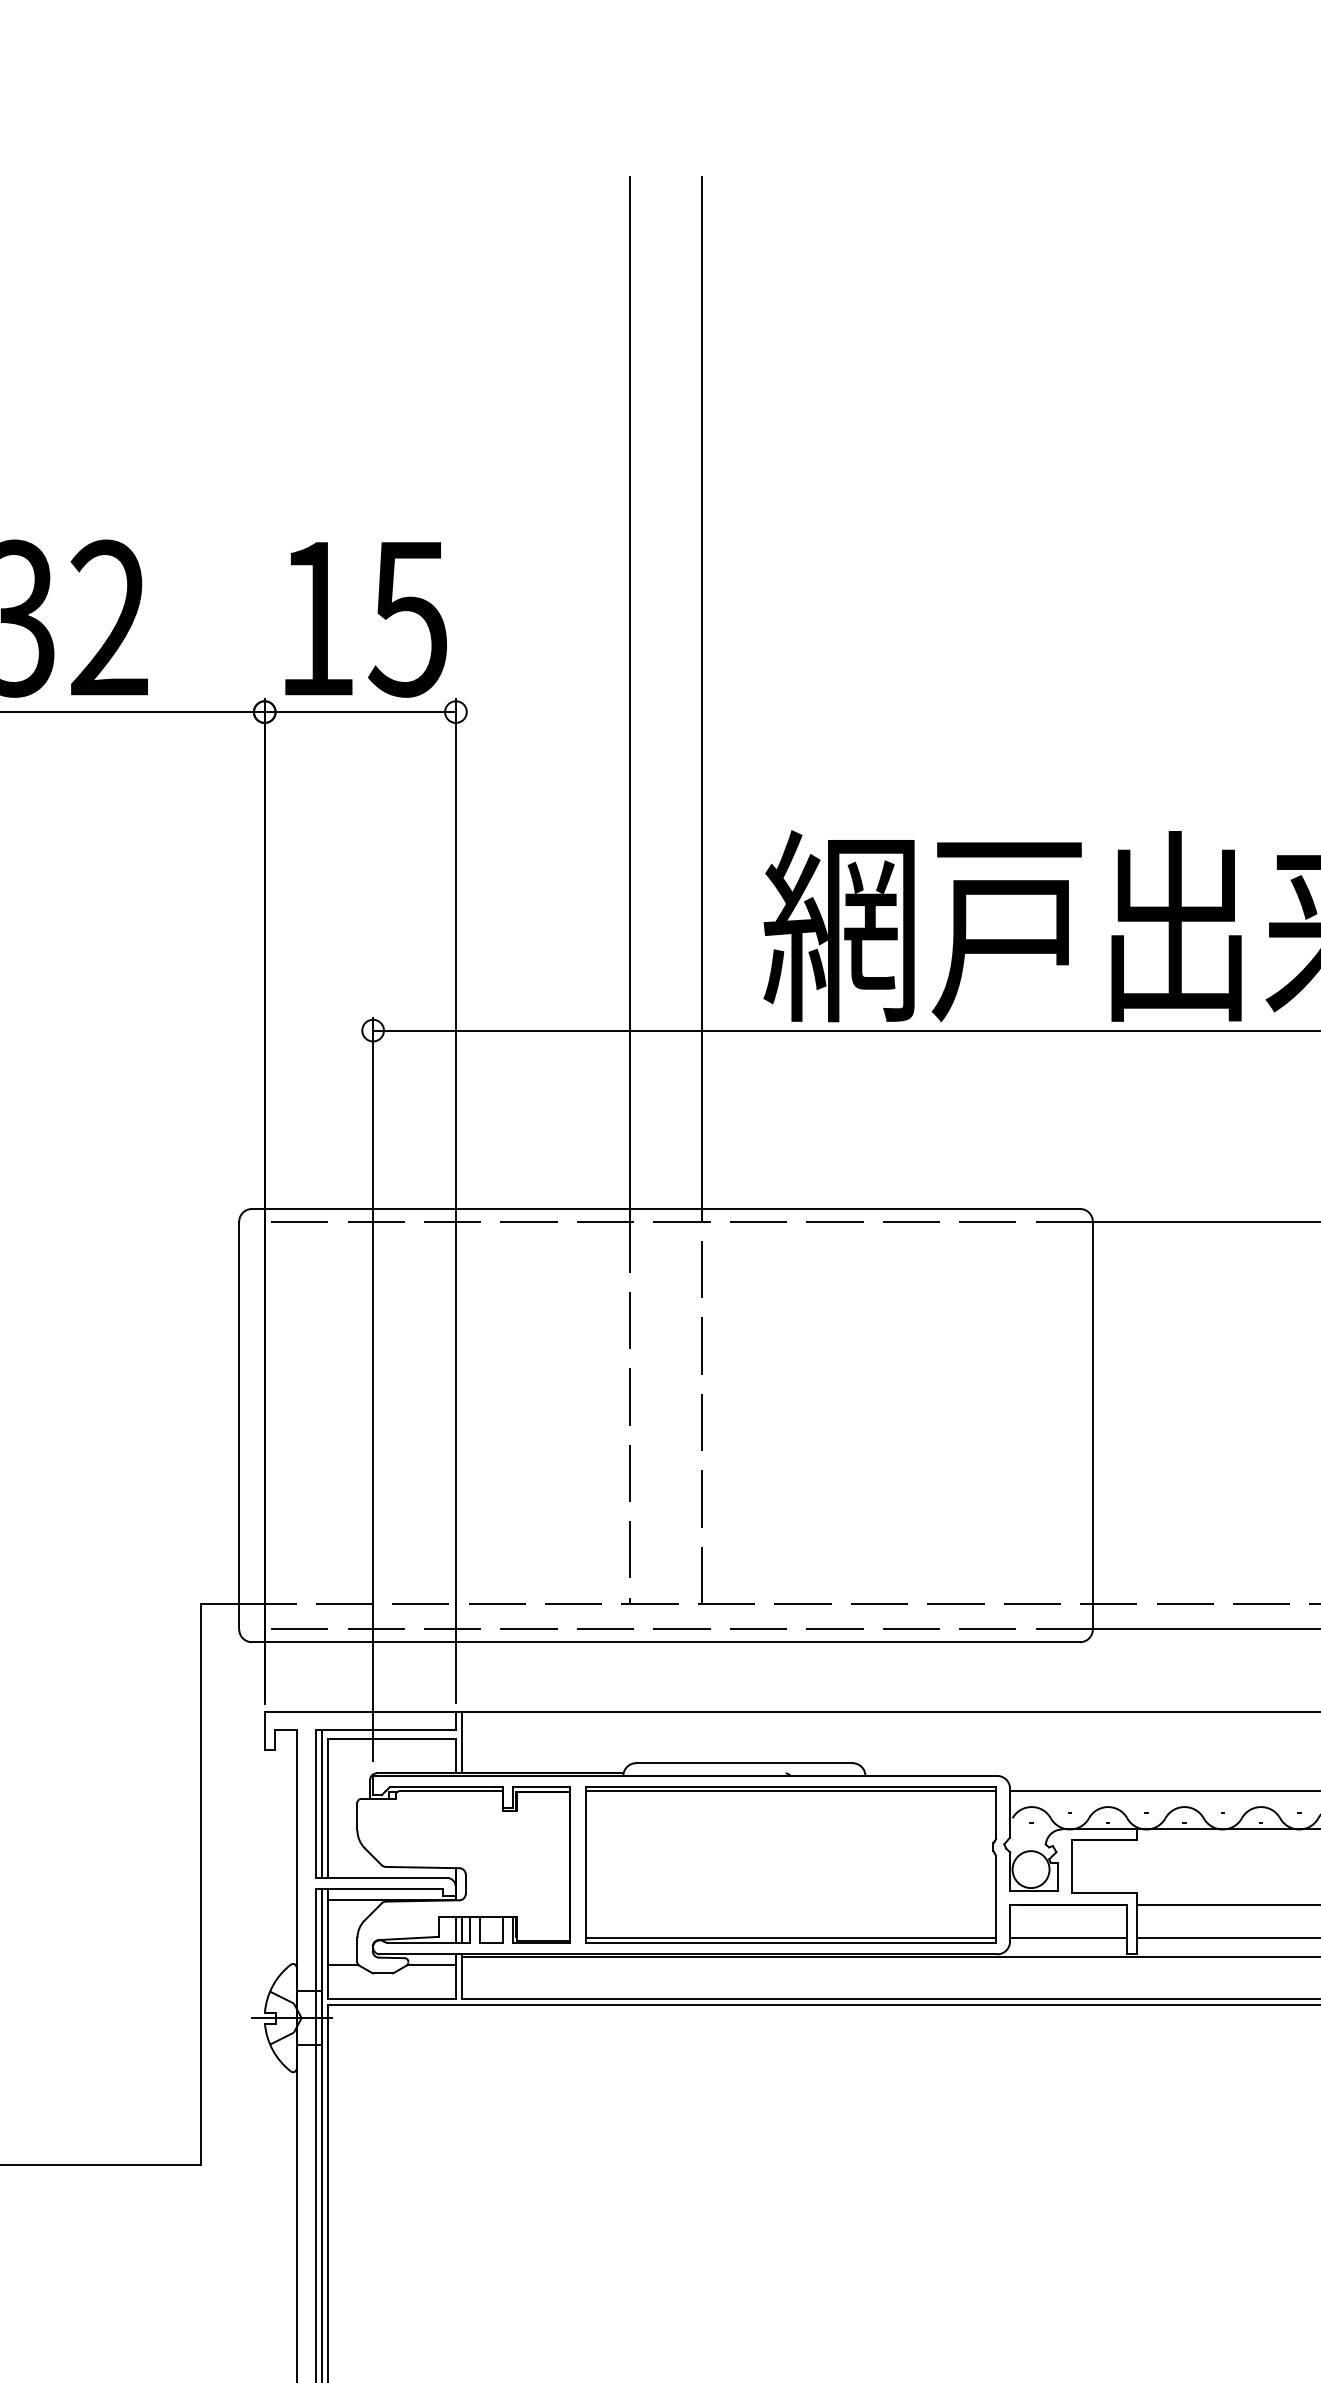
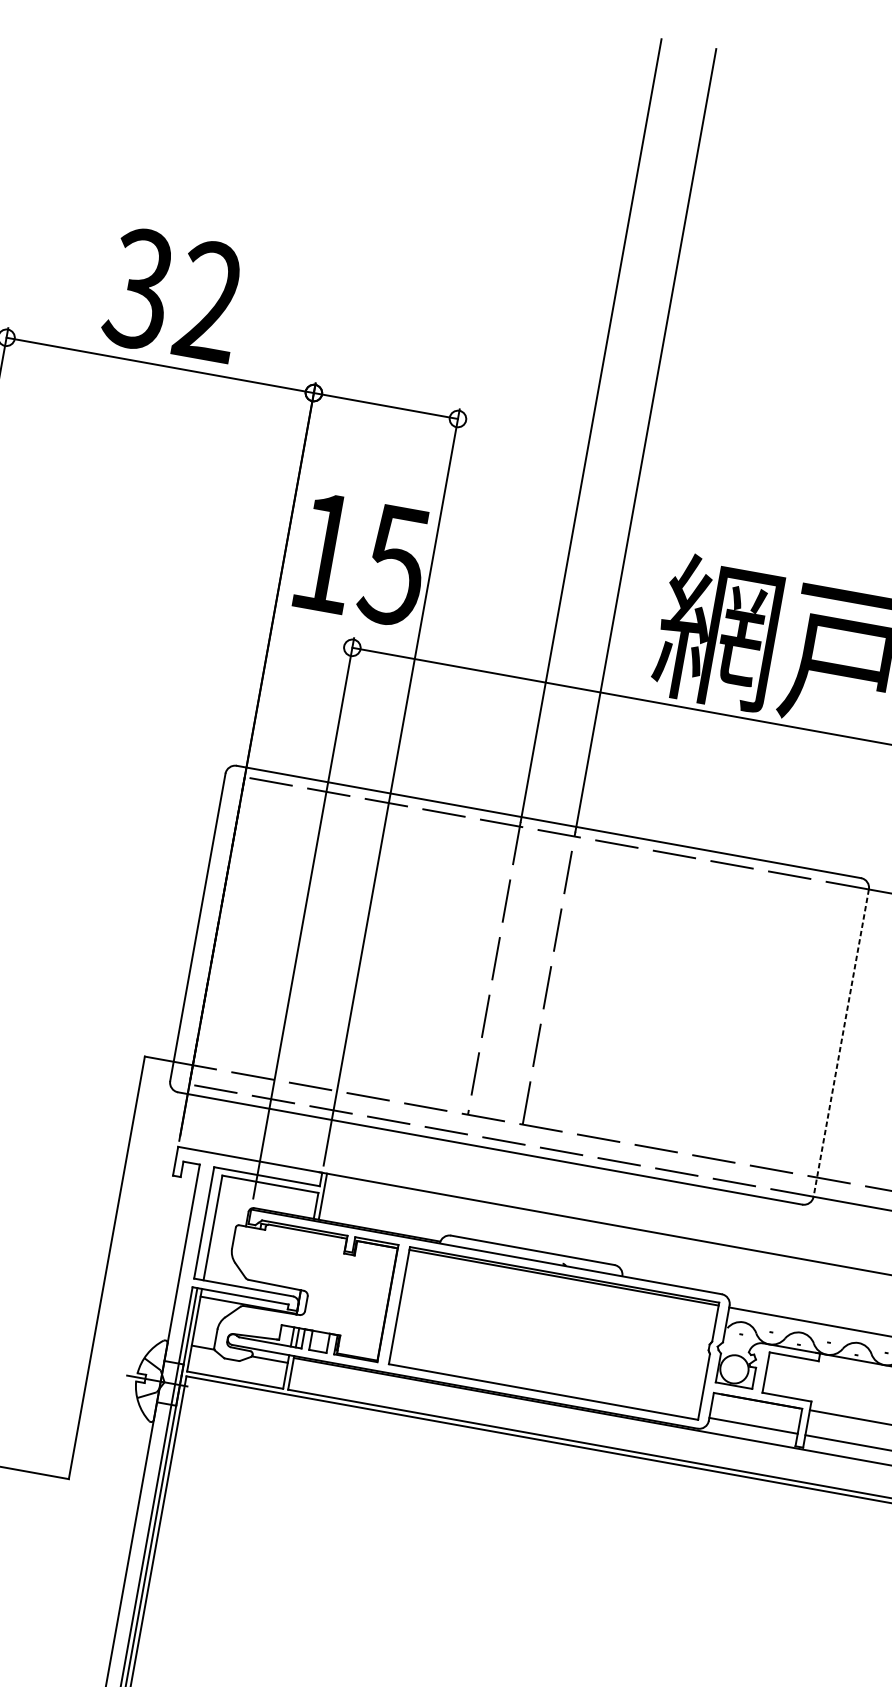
text: (365, 619) -> (362, 560), moved
line: (1092, 1425) -> (841, 1042), solid -> dashed
line: (322, 1803) -> (209, 1223), removed
line: (790, 1937) -> (543, 1387), removed

